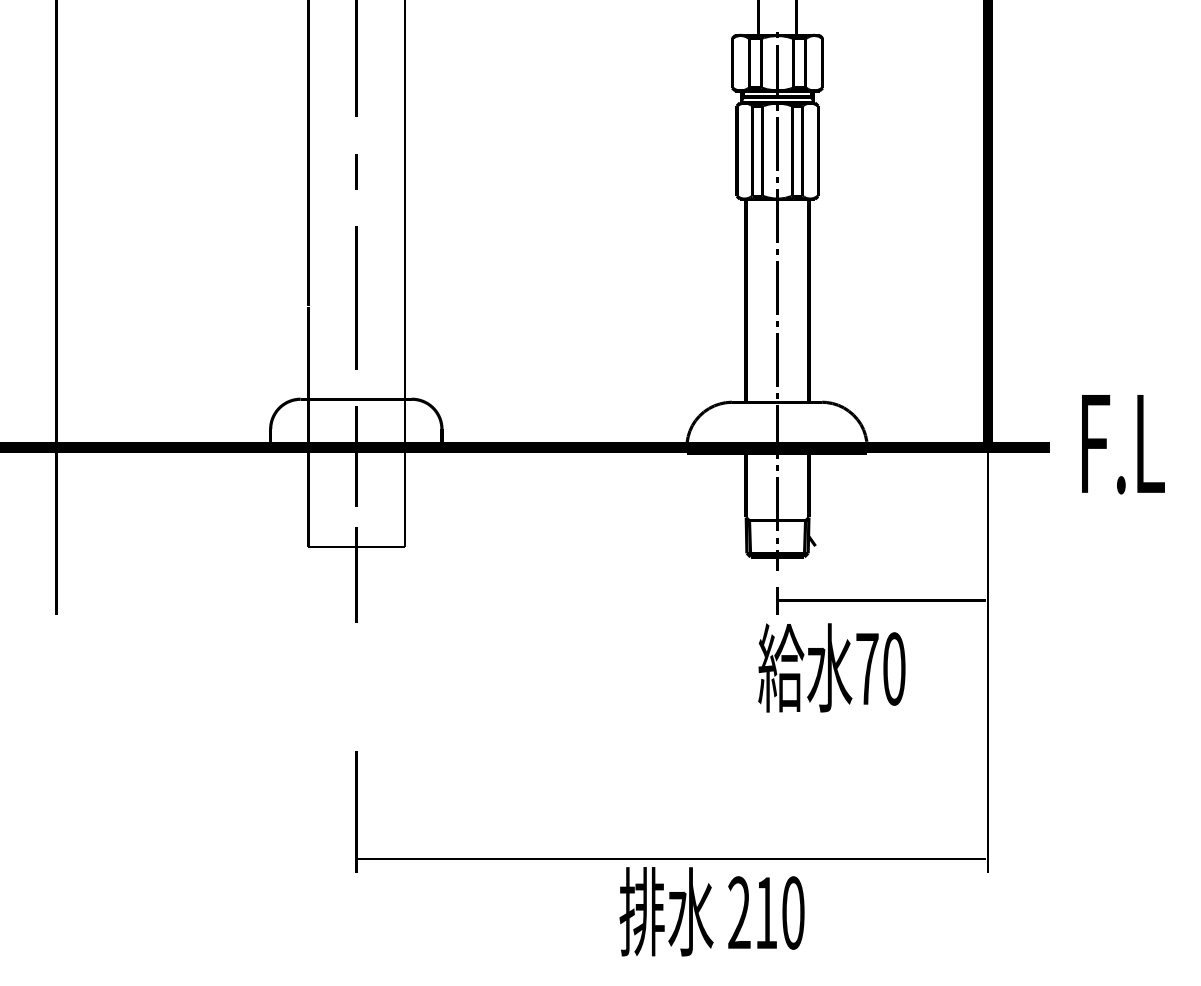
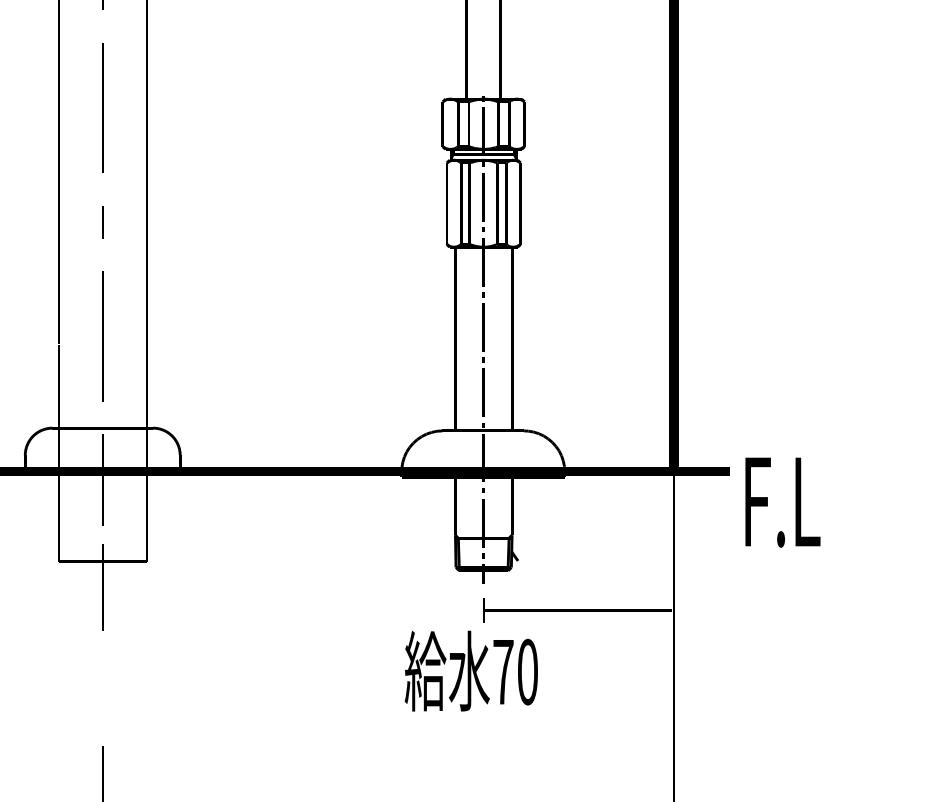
text: (1123, 444) -> (783, 502), moved
text: (831, 667) -> (471, 670), moved

